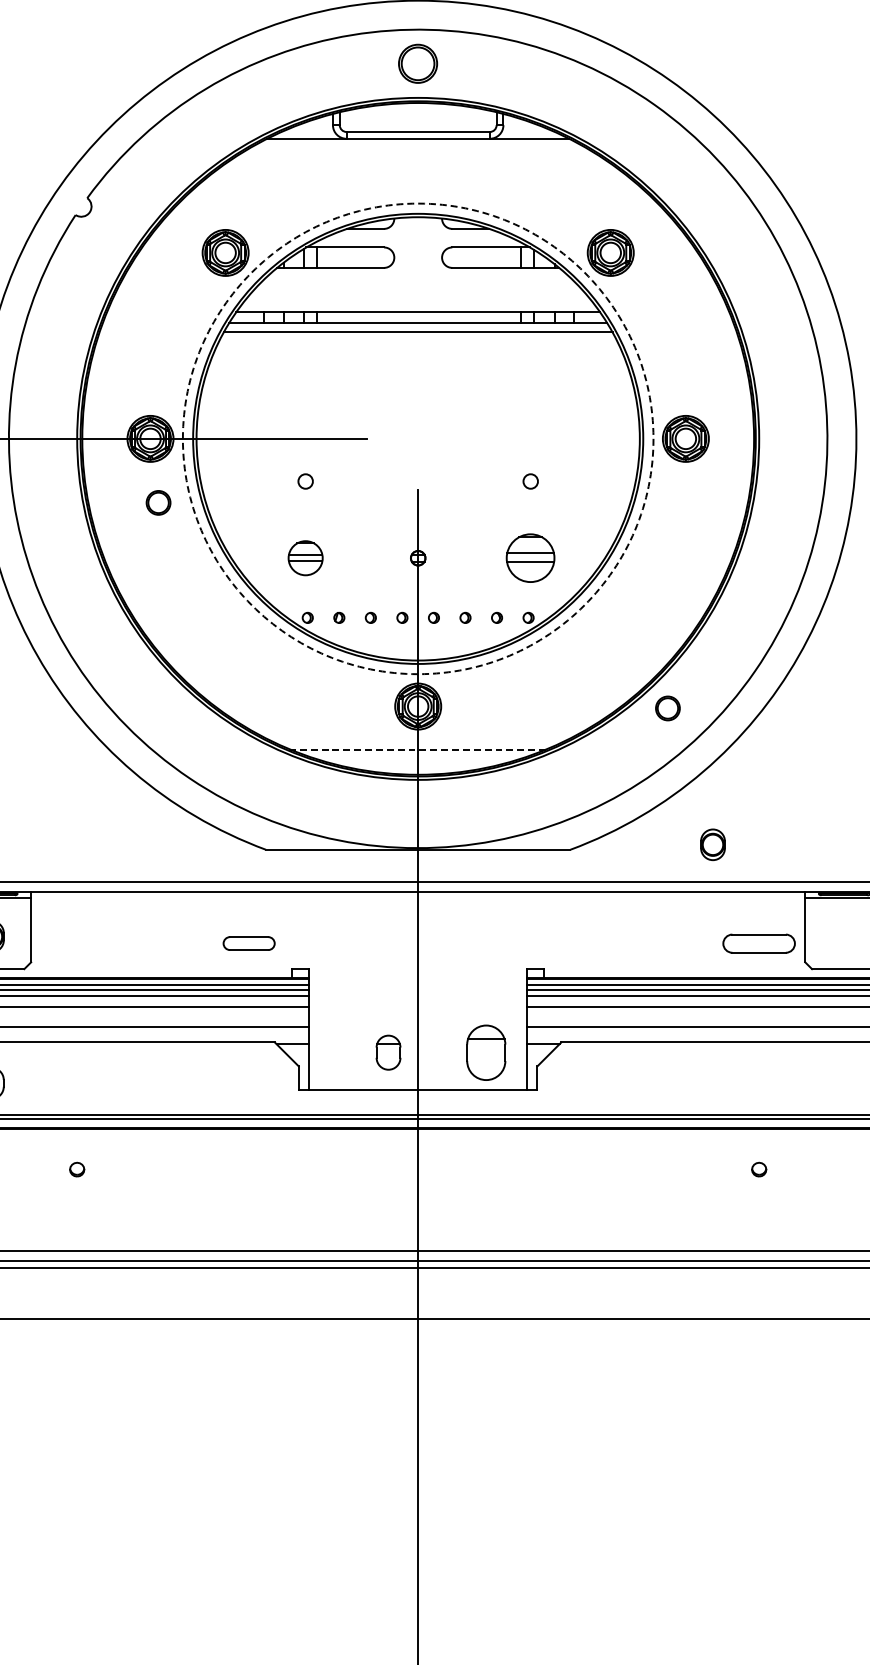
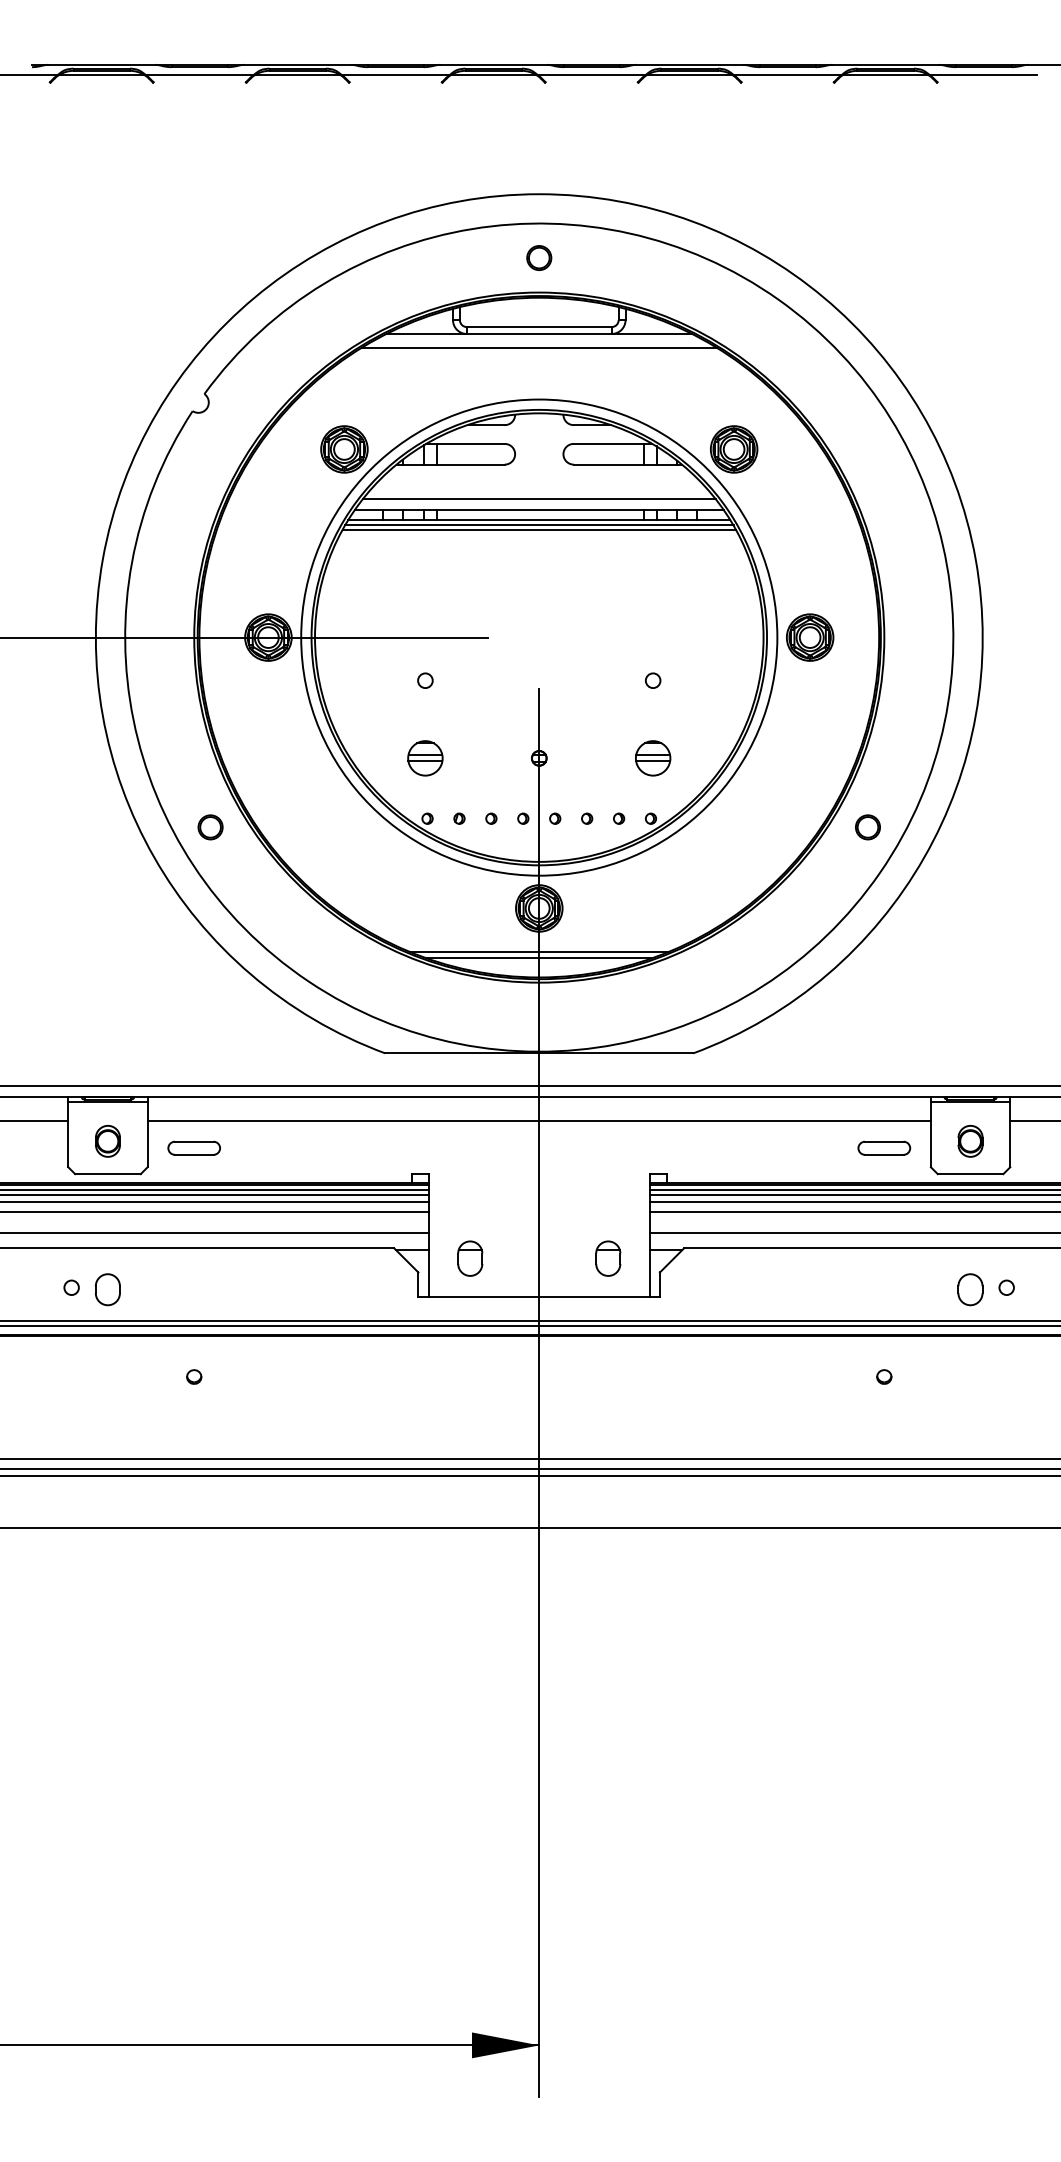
part: (418, 63) -> (539, 257), size x0.62
line: (417, 152) -> (538, 347), added
line: (417, 302) -> (538, 499), added
line: (418, 328) -> (539, 525), added
circle: (418, 438) -> (539, 637), dashed -> solid
part: (158, 503) -> (210, 827), moved
part: (531, 558) -> (653, 758), size x0.71
circle: (667, 708) -> (867, 827), moved
line: (417, 749) -> (538, 951), dashed -> solid
line: (418, 756) -> (539, 958), added
part: (712, 844) -> (970, 1141), moved
line: (417, 916) -> (538, 1120), added
part: (248, 942) -> (193, 1147), moved
part: (759, 942) -> (884, 1147), size x0.71
part: (388, 1052) -> (470, 1258), moved
part: (486, 1052) -> (608, 1258), size x0.62
part: (844, 1083) -> (970, 1289), added

